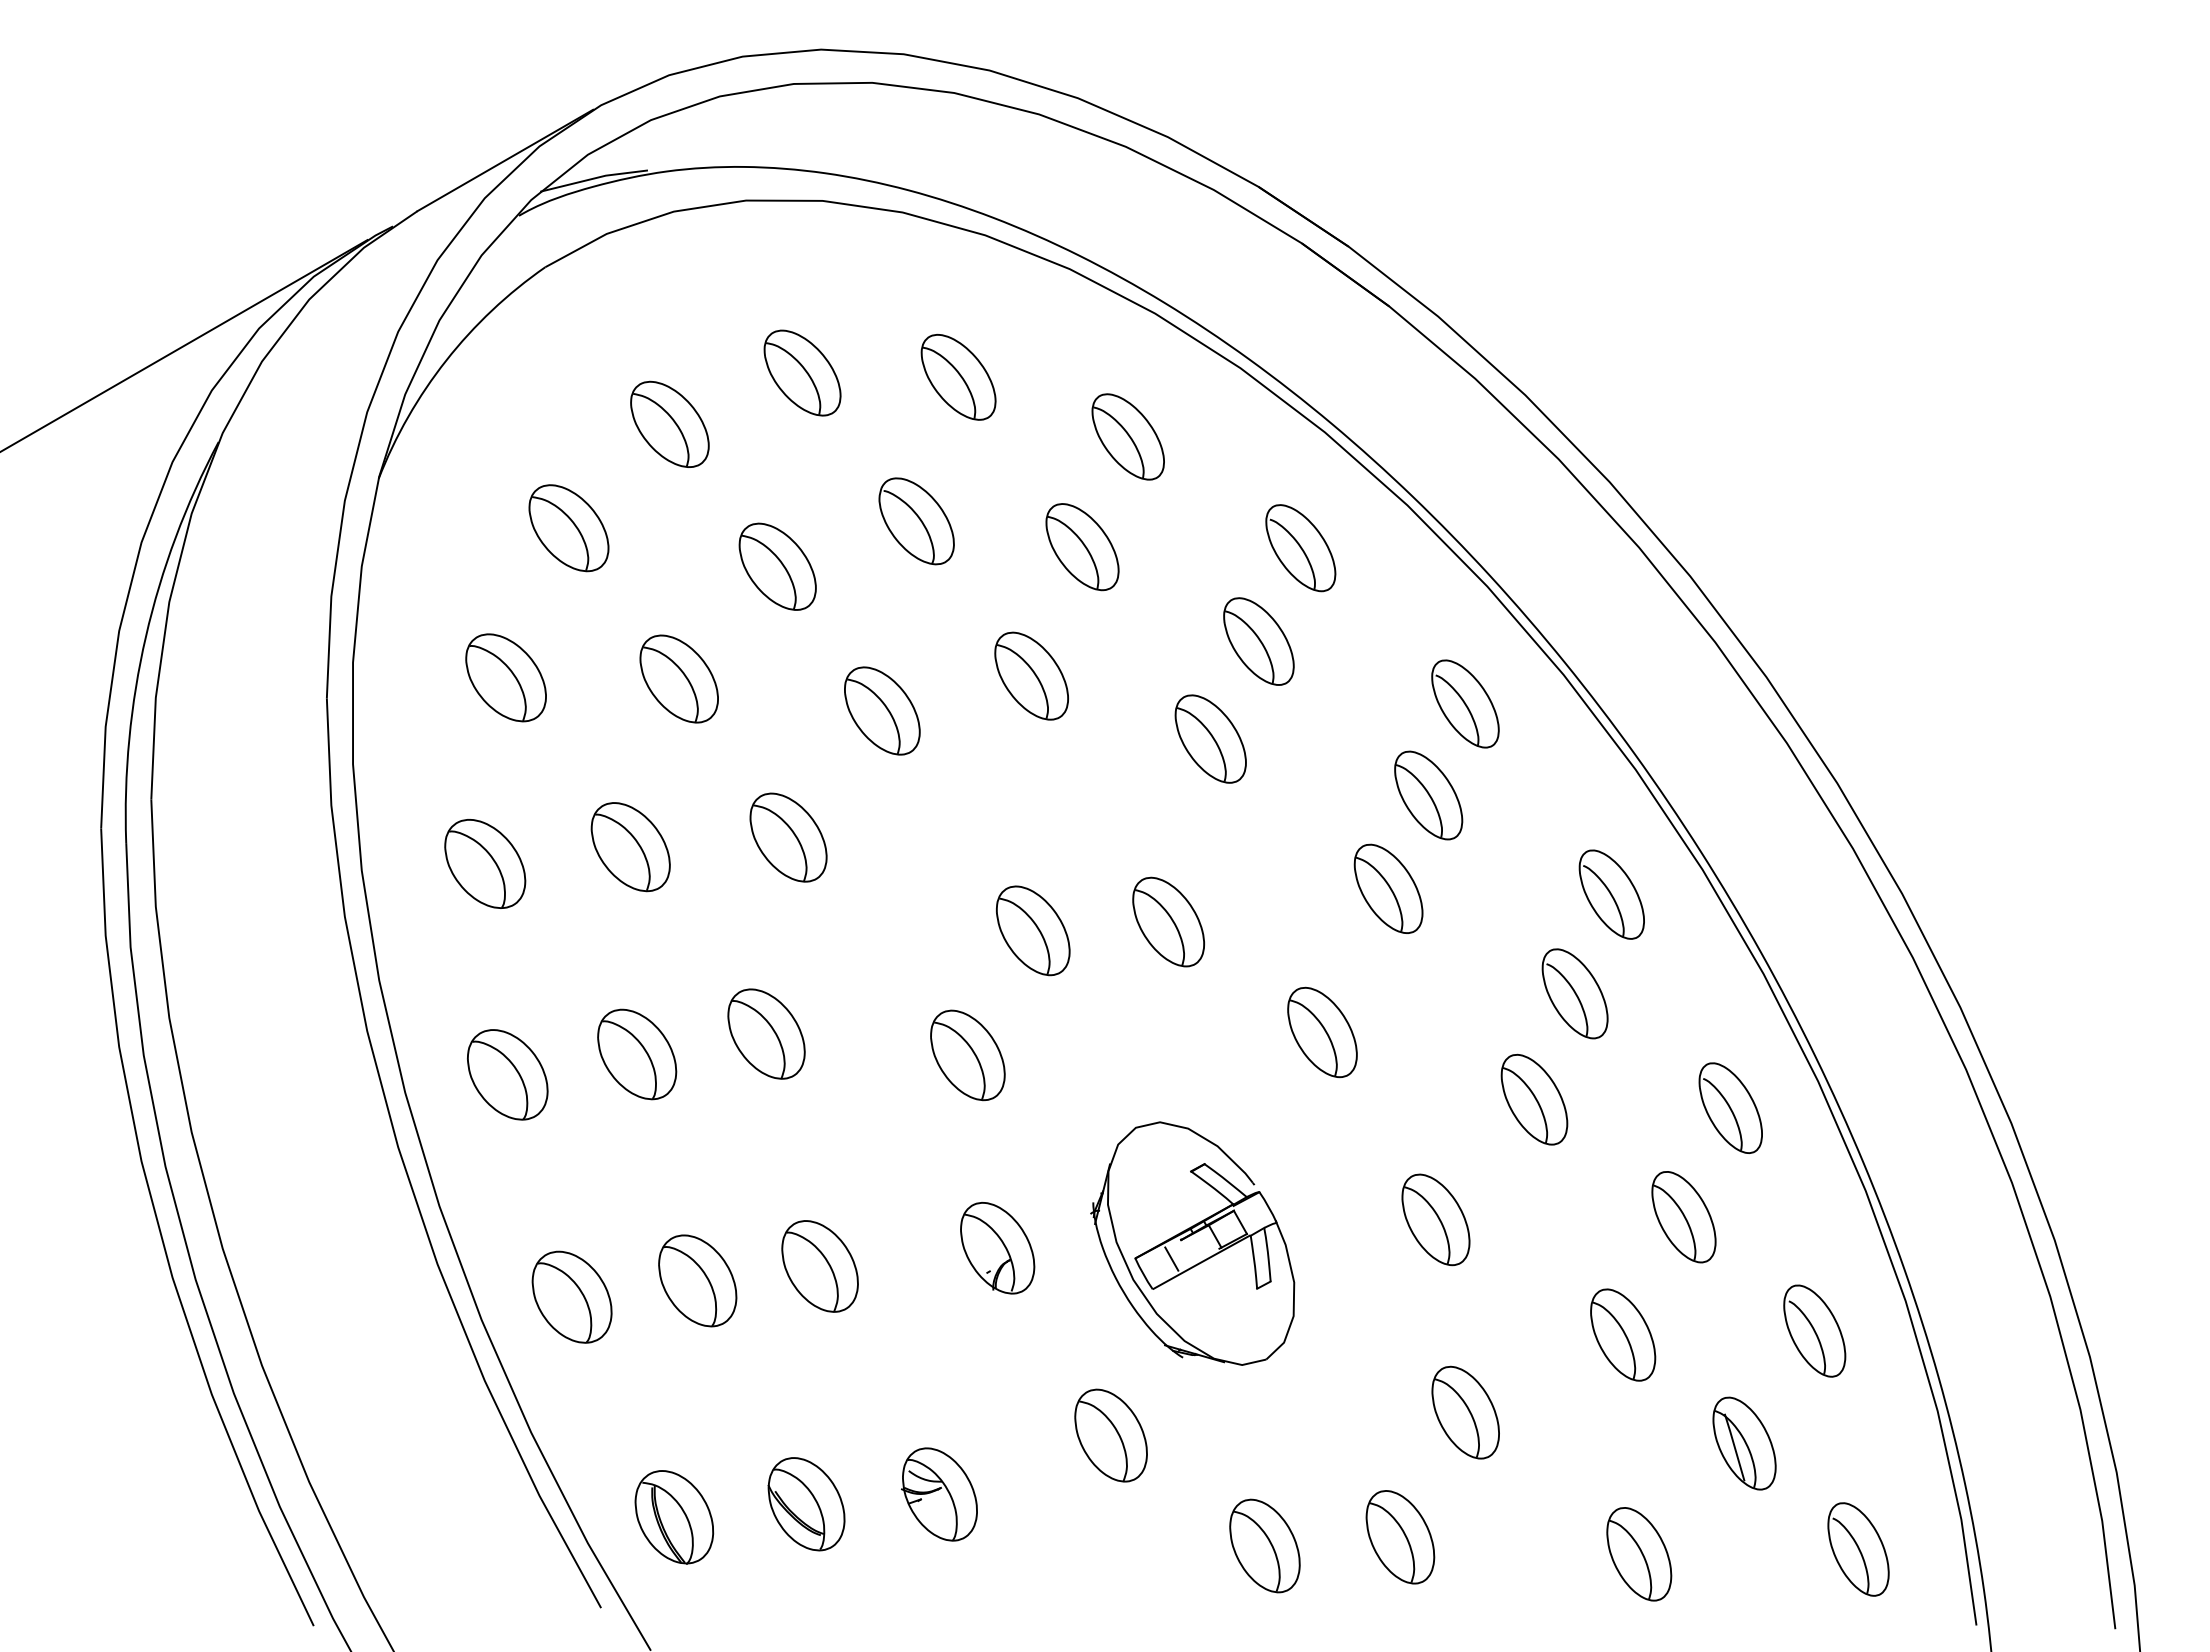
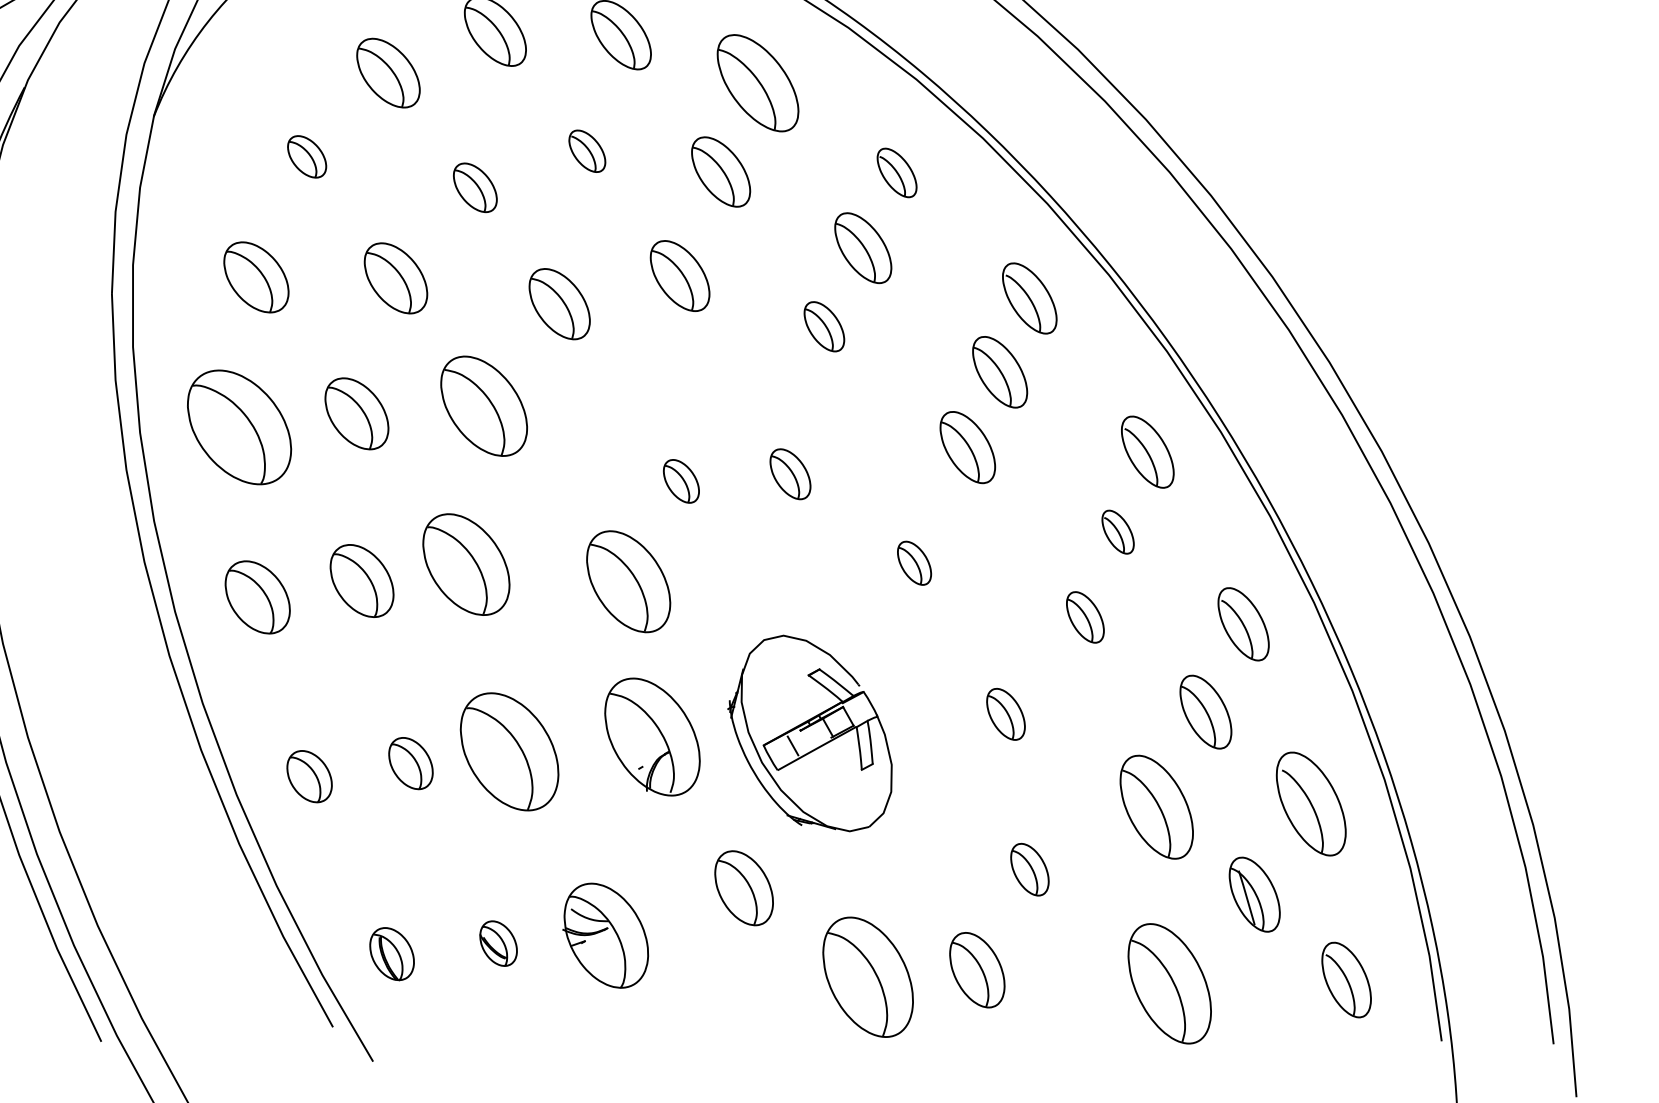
part: (1127, 436) -> (757, 82), size x1.4
part: (916, 521) -> (587, 151), size x0.6
part: (568, 528) -> (306, 157), size x0.6
part: (1300, 548) -> (896, 173), size x0.7
part: (777, 566) -> (475, 187), size x0.7
part: (1210, 738) -> (824, 326), size x0.7
part: (788, 837) -> (484, 406), size x1.4
part: (485, 863) -> (239, 427), size x1.6
part: (1168, 921) -> (790, 473), size x0.7
part: (1033, 930) -> (681, 481), size x0.6
part: (1574, 993) -> (1117, 531), size x0.6
part: (1322, 1032) -> (914, 563), size x0.6
part: (766, 1033) -> (466, 564), size x1.4
part: (967, 1055) -> (628, 581), size x1.4
part: (1534, 1099) -> (1085, 617), size x0.7
part: (1435, 1219) -> (1005, 714), size x0.7
part: (997, 1248) -> (652, 737), size x1.6
part: (819, 1266) -> (509, 751), size x1.6
part: (697, 1280) -> (410, 763), size x0.7
part: (571, 1296) -> (309, 776), size x0.7
part: (1814, 1330) -> (1311, 803), size x1.4
part: (1623, 1334) -> (1157, 806), size x1.4
part: (1465, 1412) -> (1029, 869), size x0.7
part: (939, 1494) -> (605, 935), size x1.4
part: (806, 1504) -> (498, 943), size x0.6
part: (674, 1517) -> (392, 954), size x0.7
part: (1264, 1545) -> (867, 976), size x1.6
part: (1639, 1554) -> (1170, 984), size x1.6

